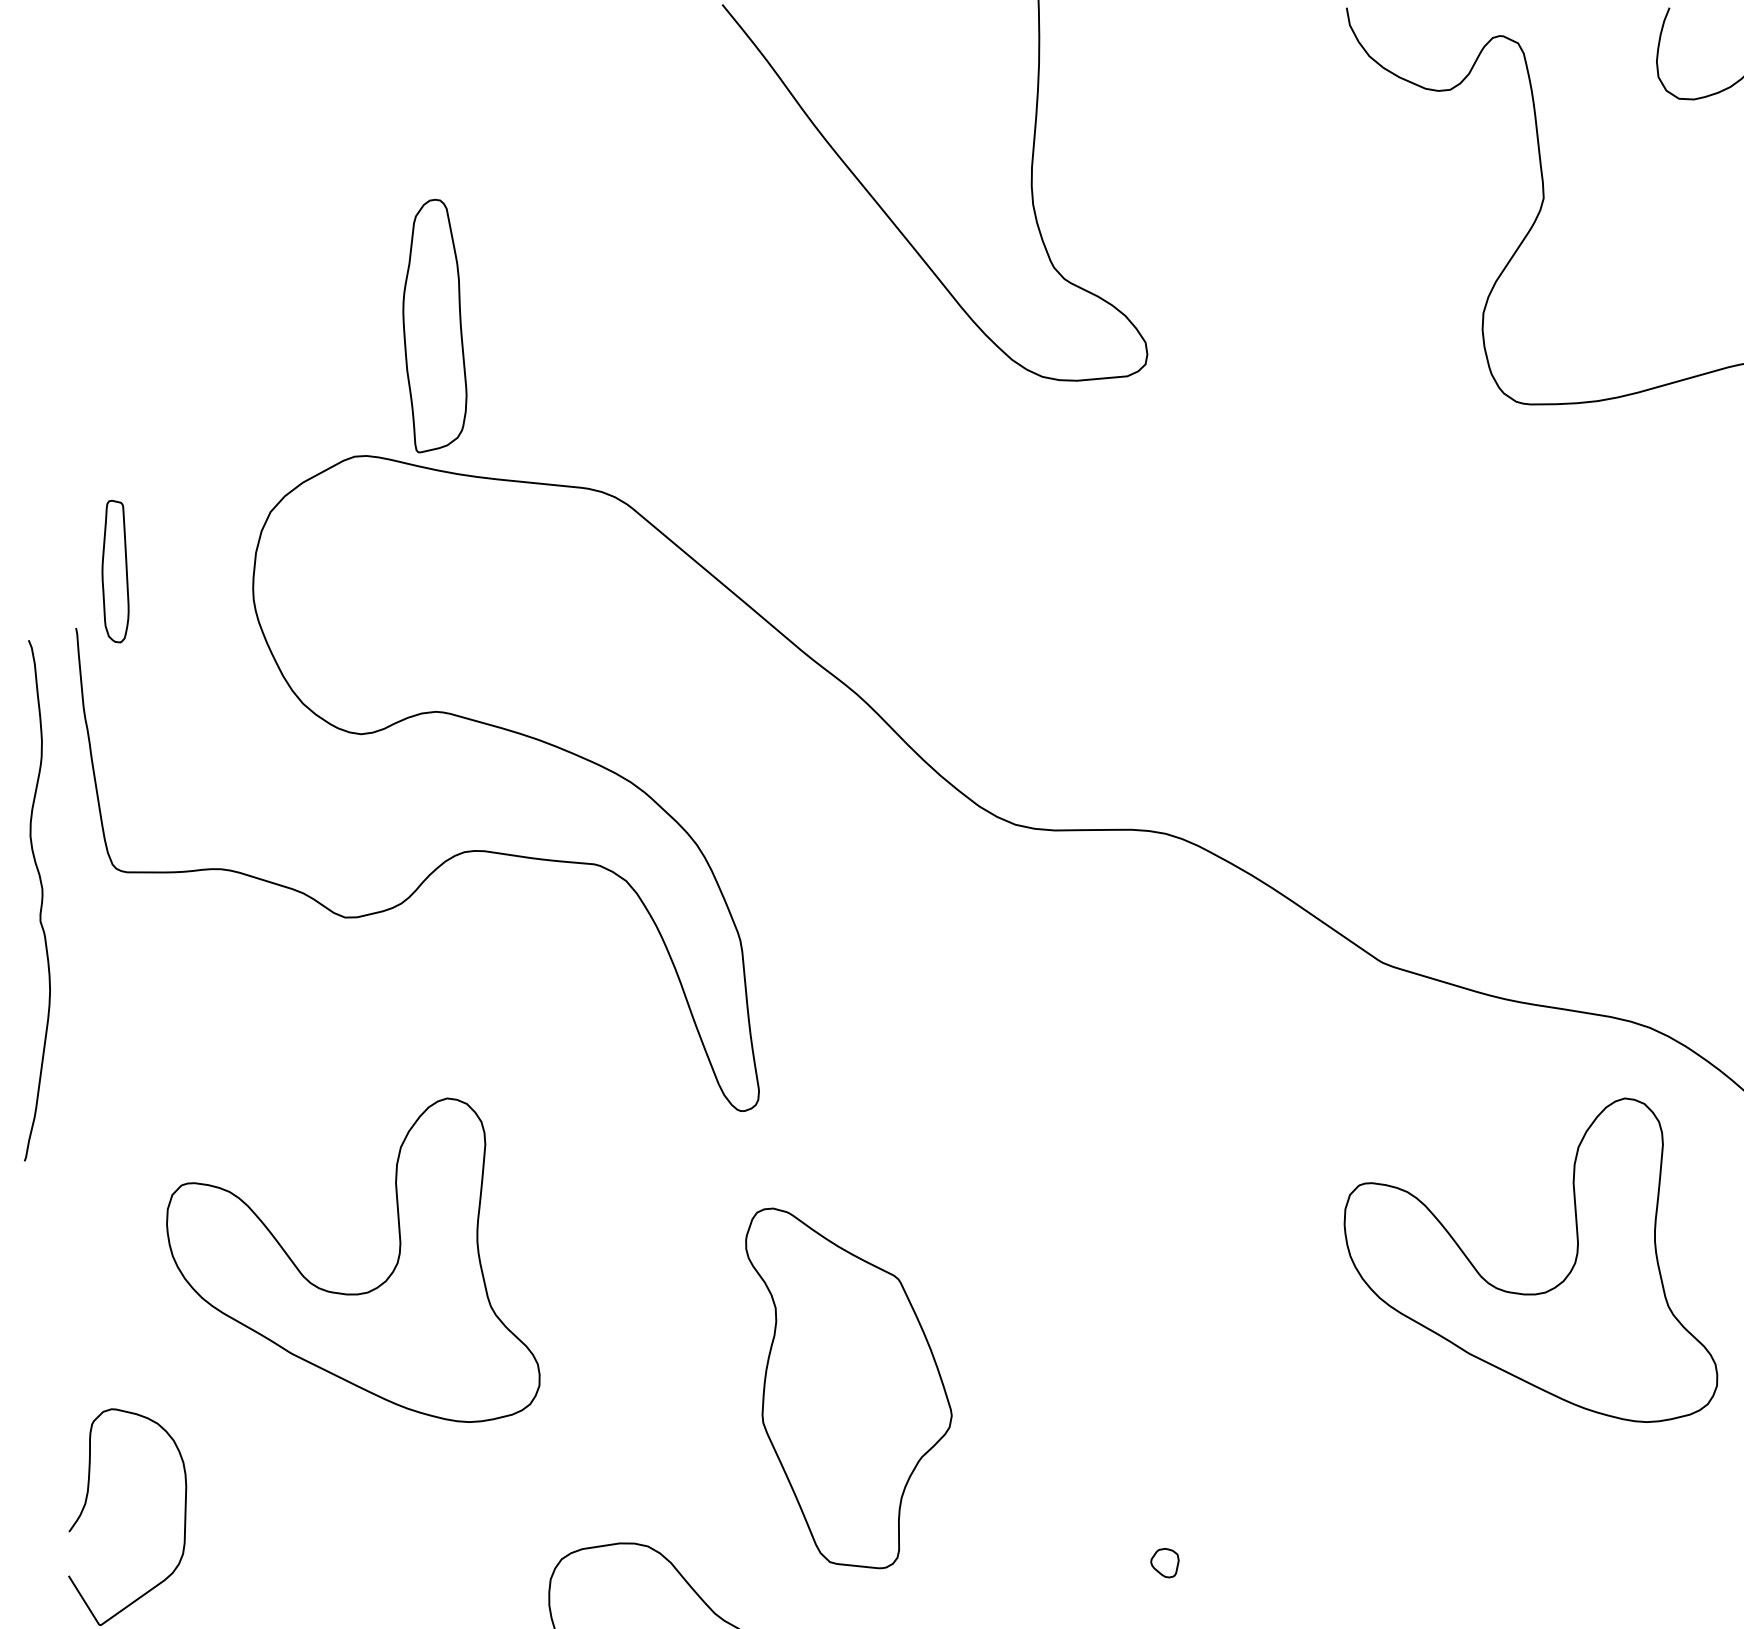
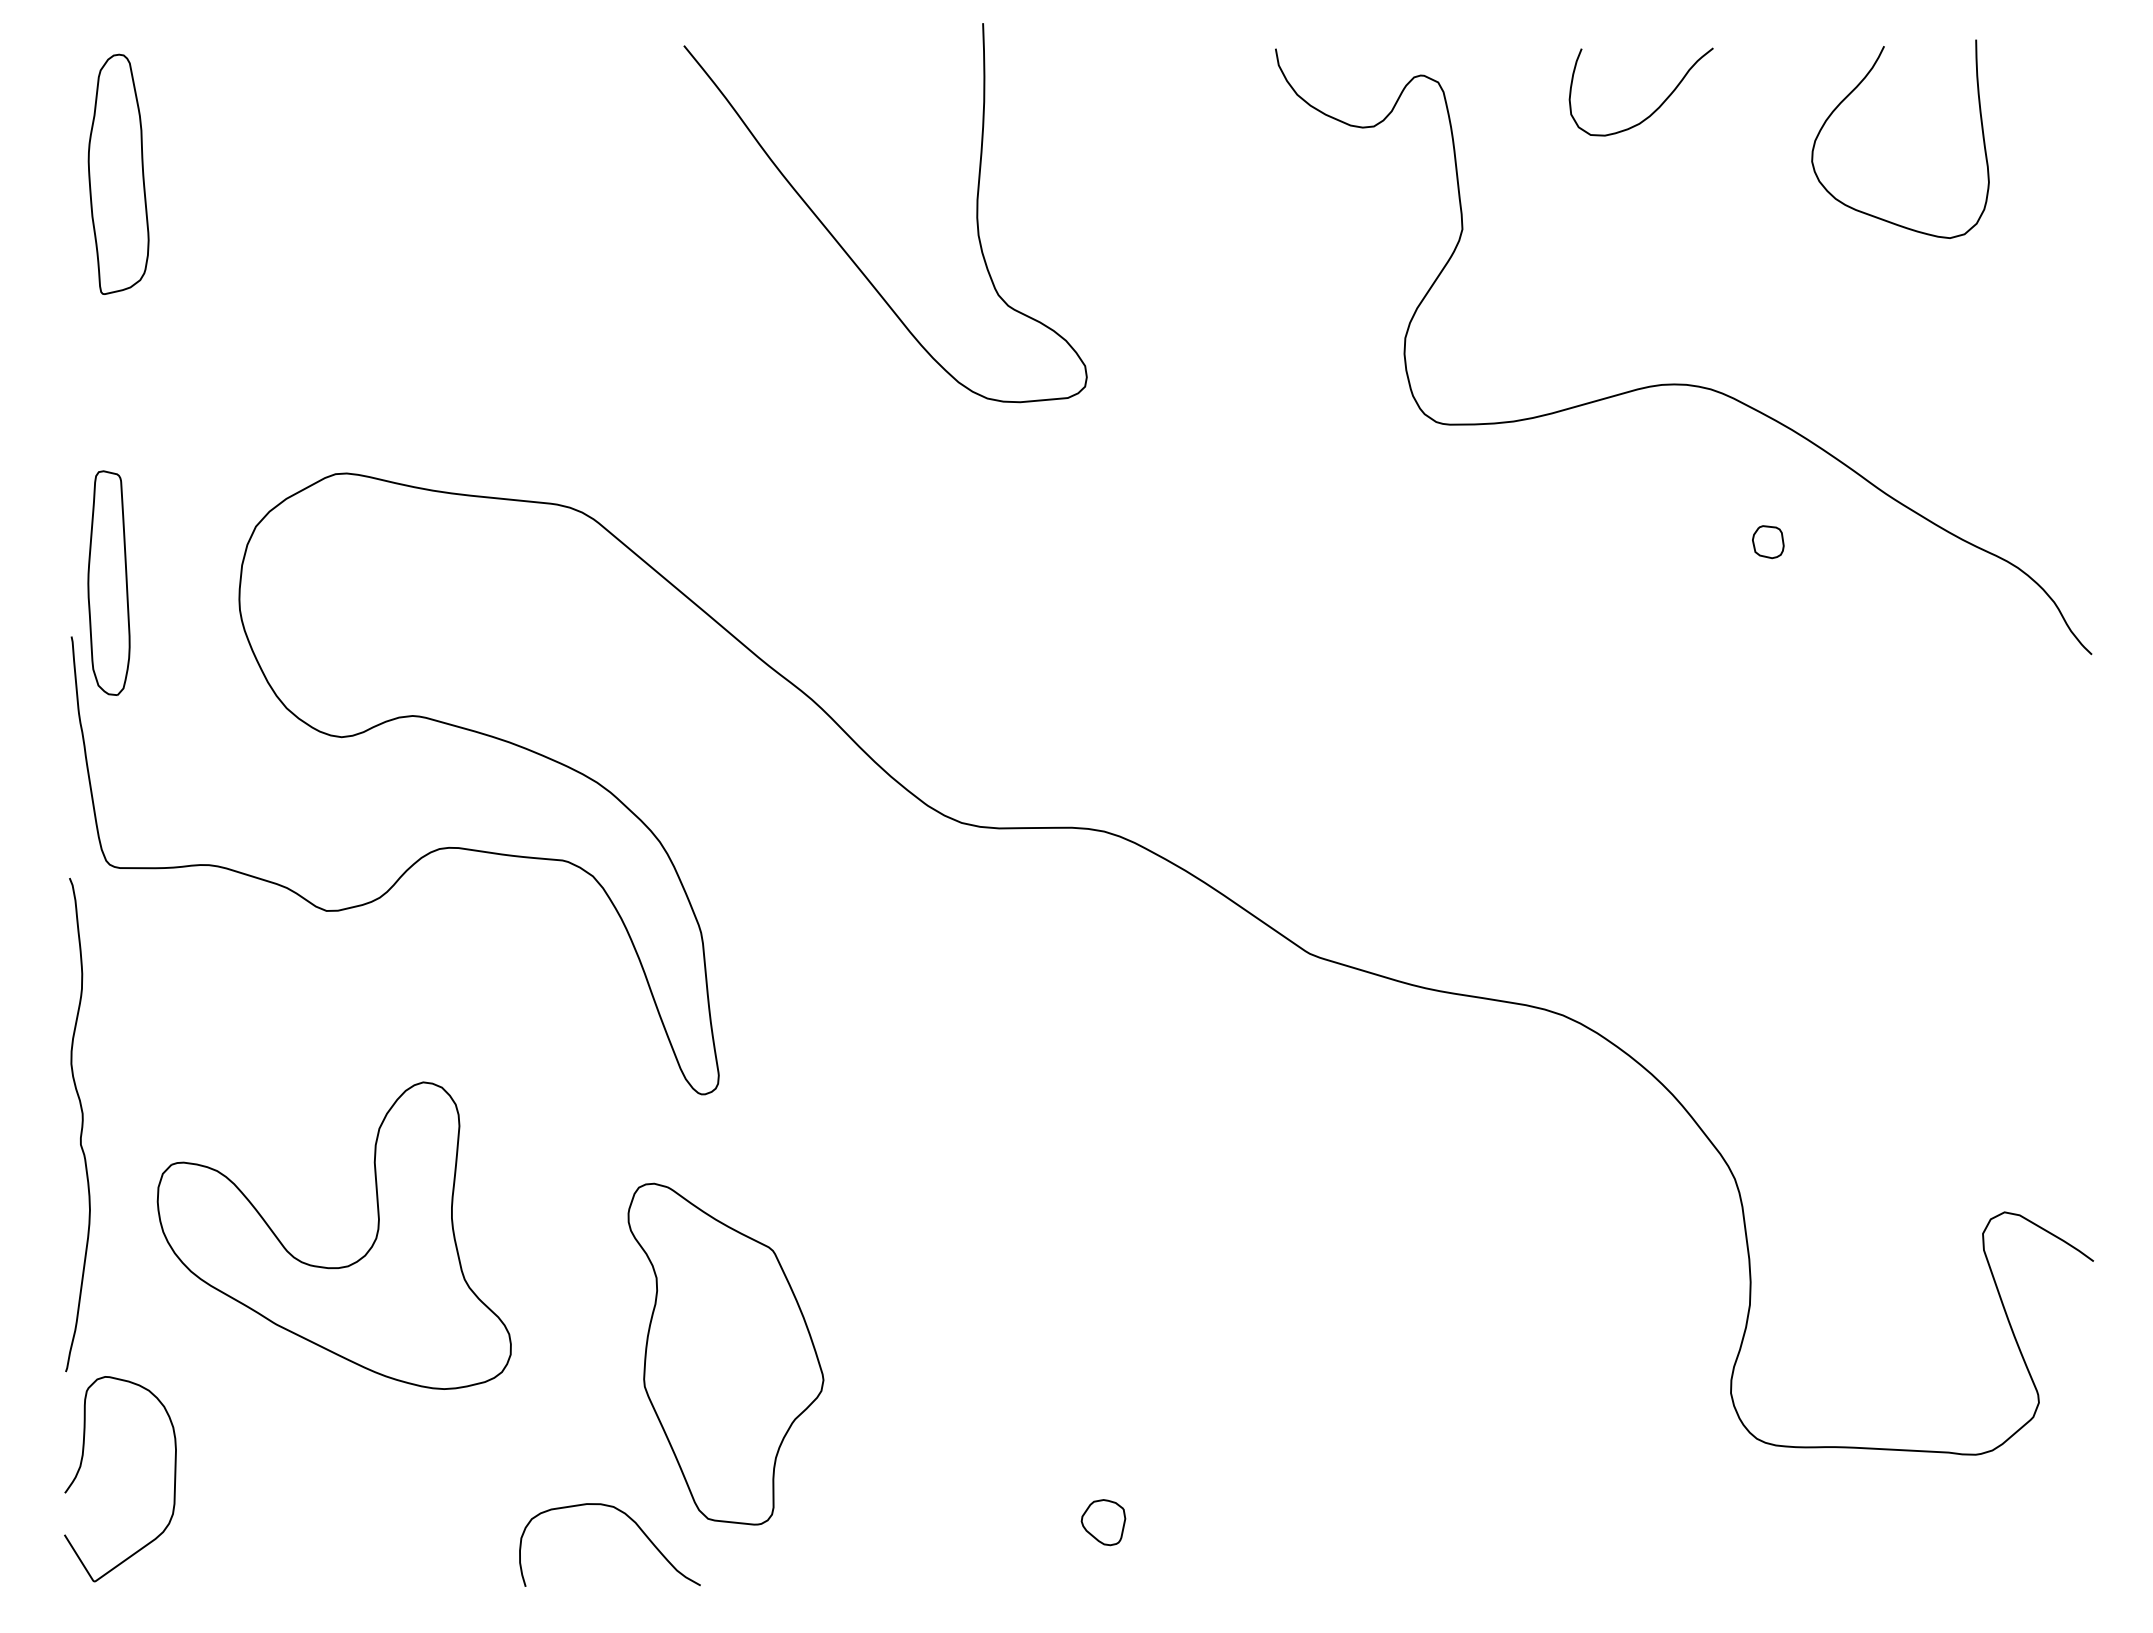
part: (434, 325) -> (118, 173), moved
part: (115, 570) -> (108, 582), size x1.67
curve: (41, 901) -> (81, 1125), moved
part: (1537, 1292) -> (1456, 1266), removed
part: (848, 1387) -> (725, 1353), moved
part: (1164, 1562) -> (1103, 1522), size x1.67

